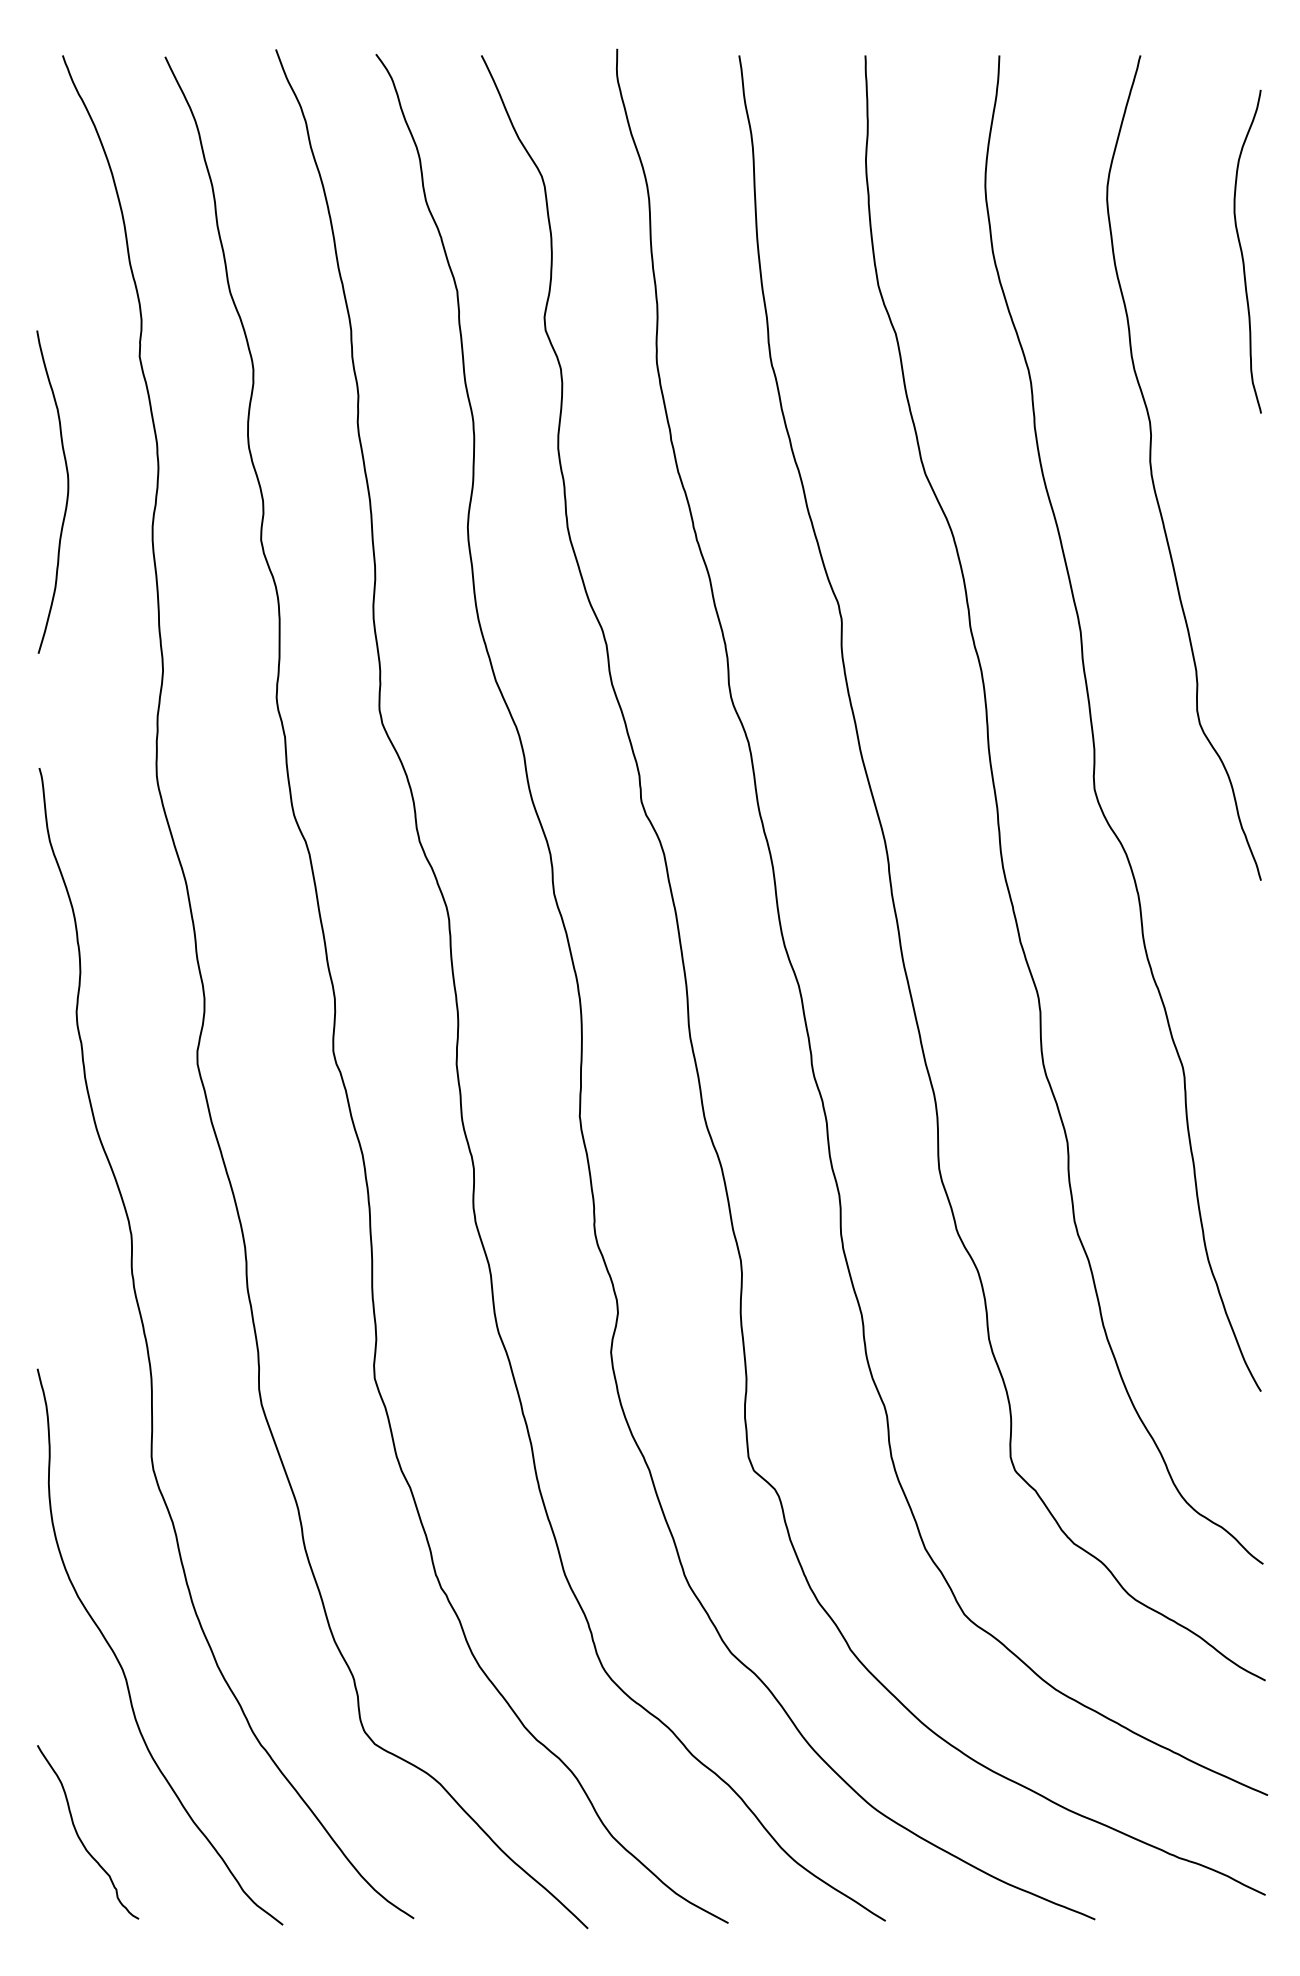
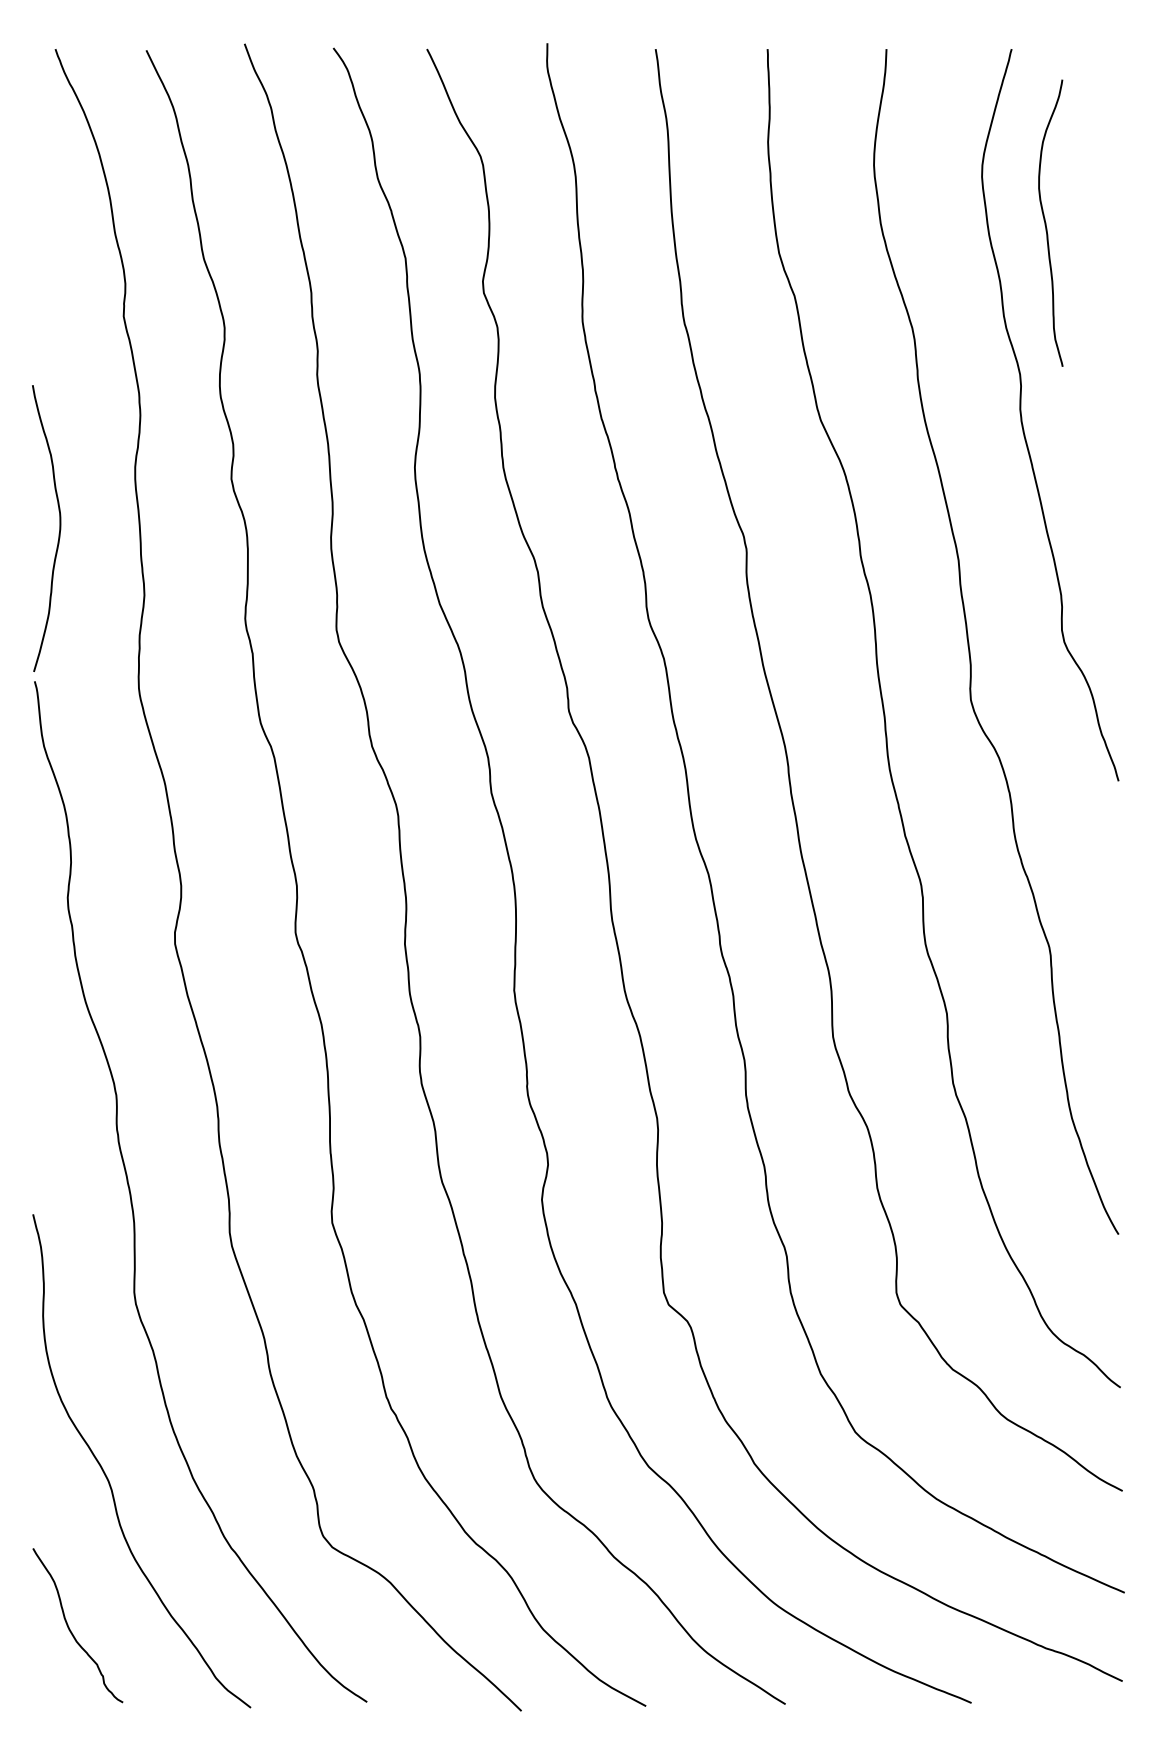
curve: (1242, 250) -> (1046, 222), moved
curve: (67, 492) -> (59, 528), moved

